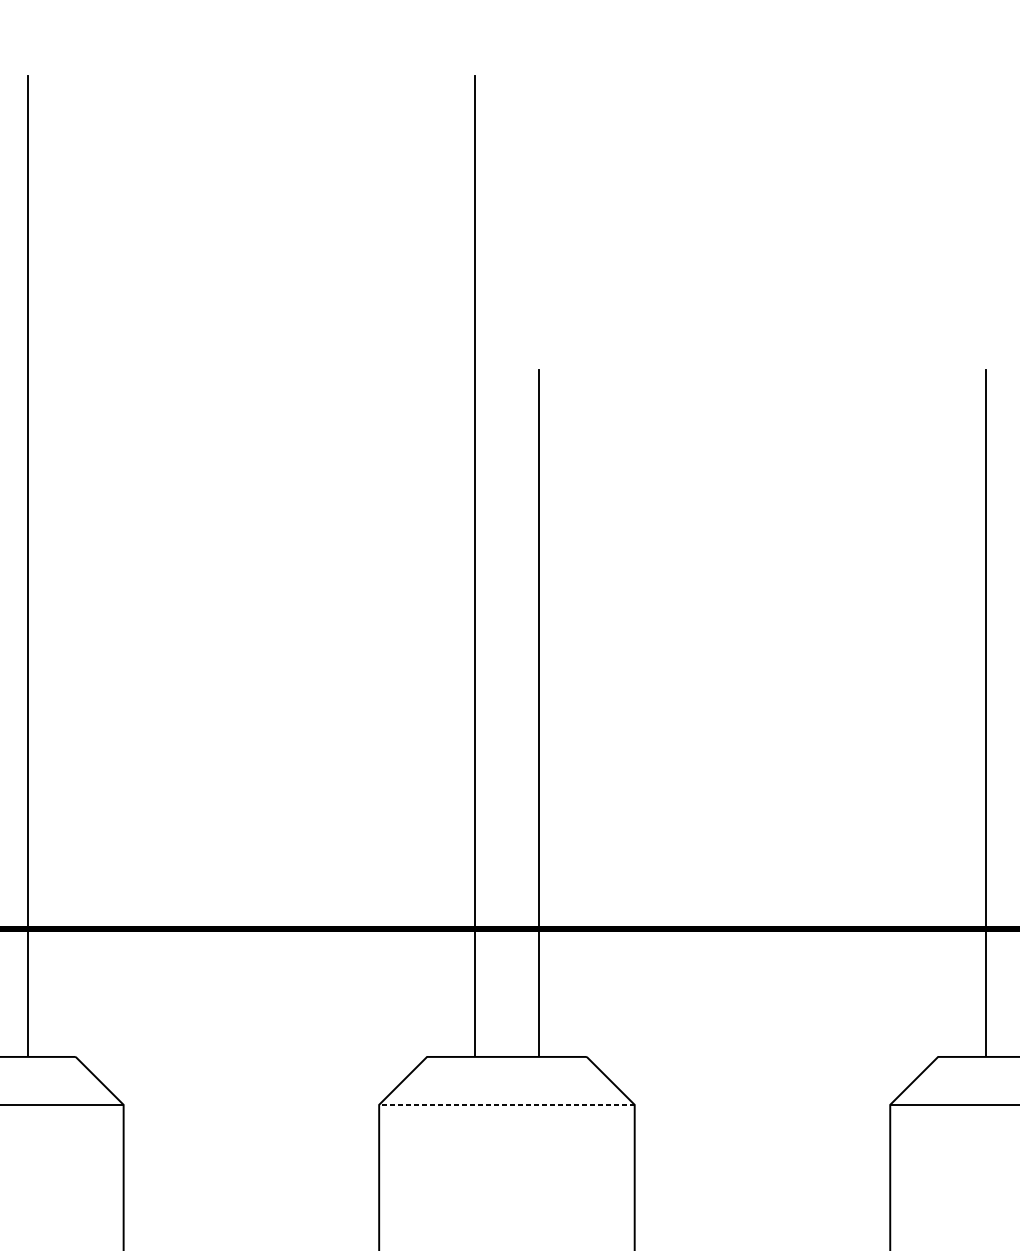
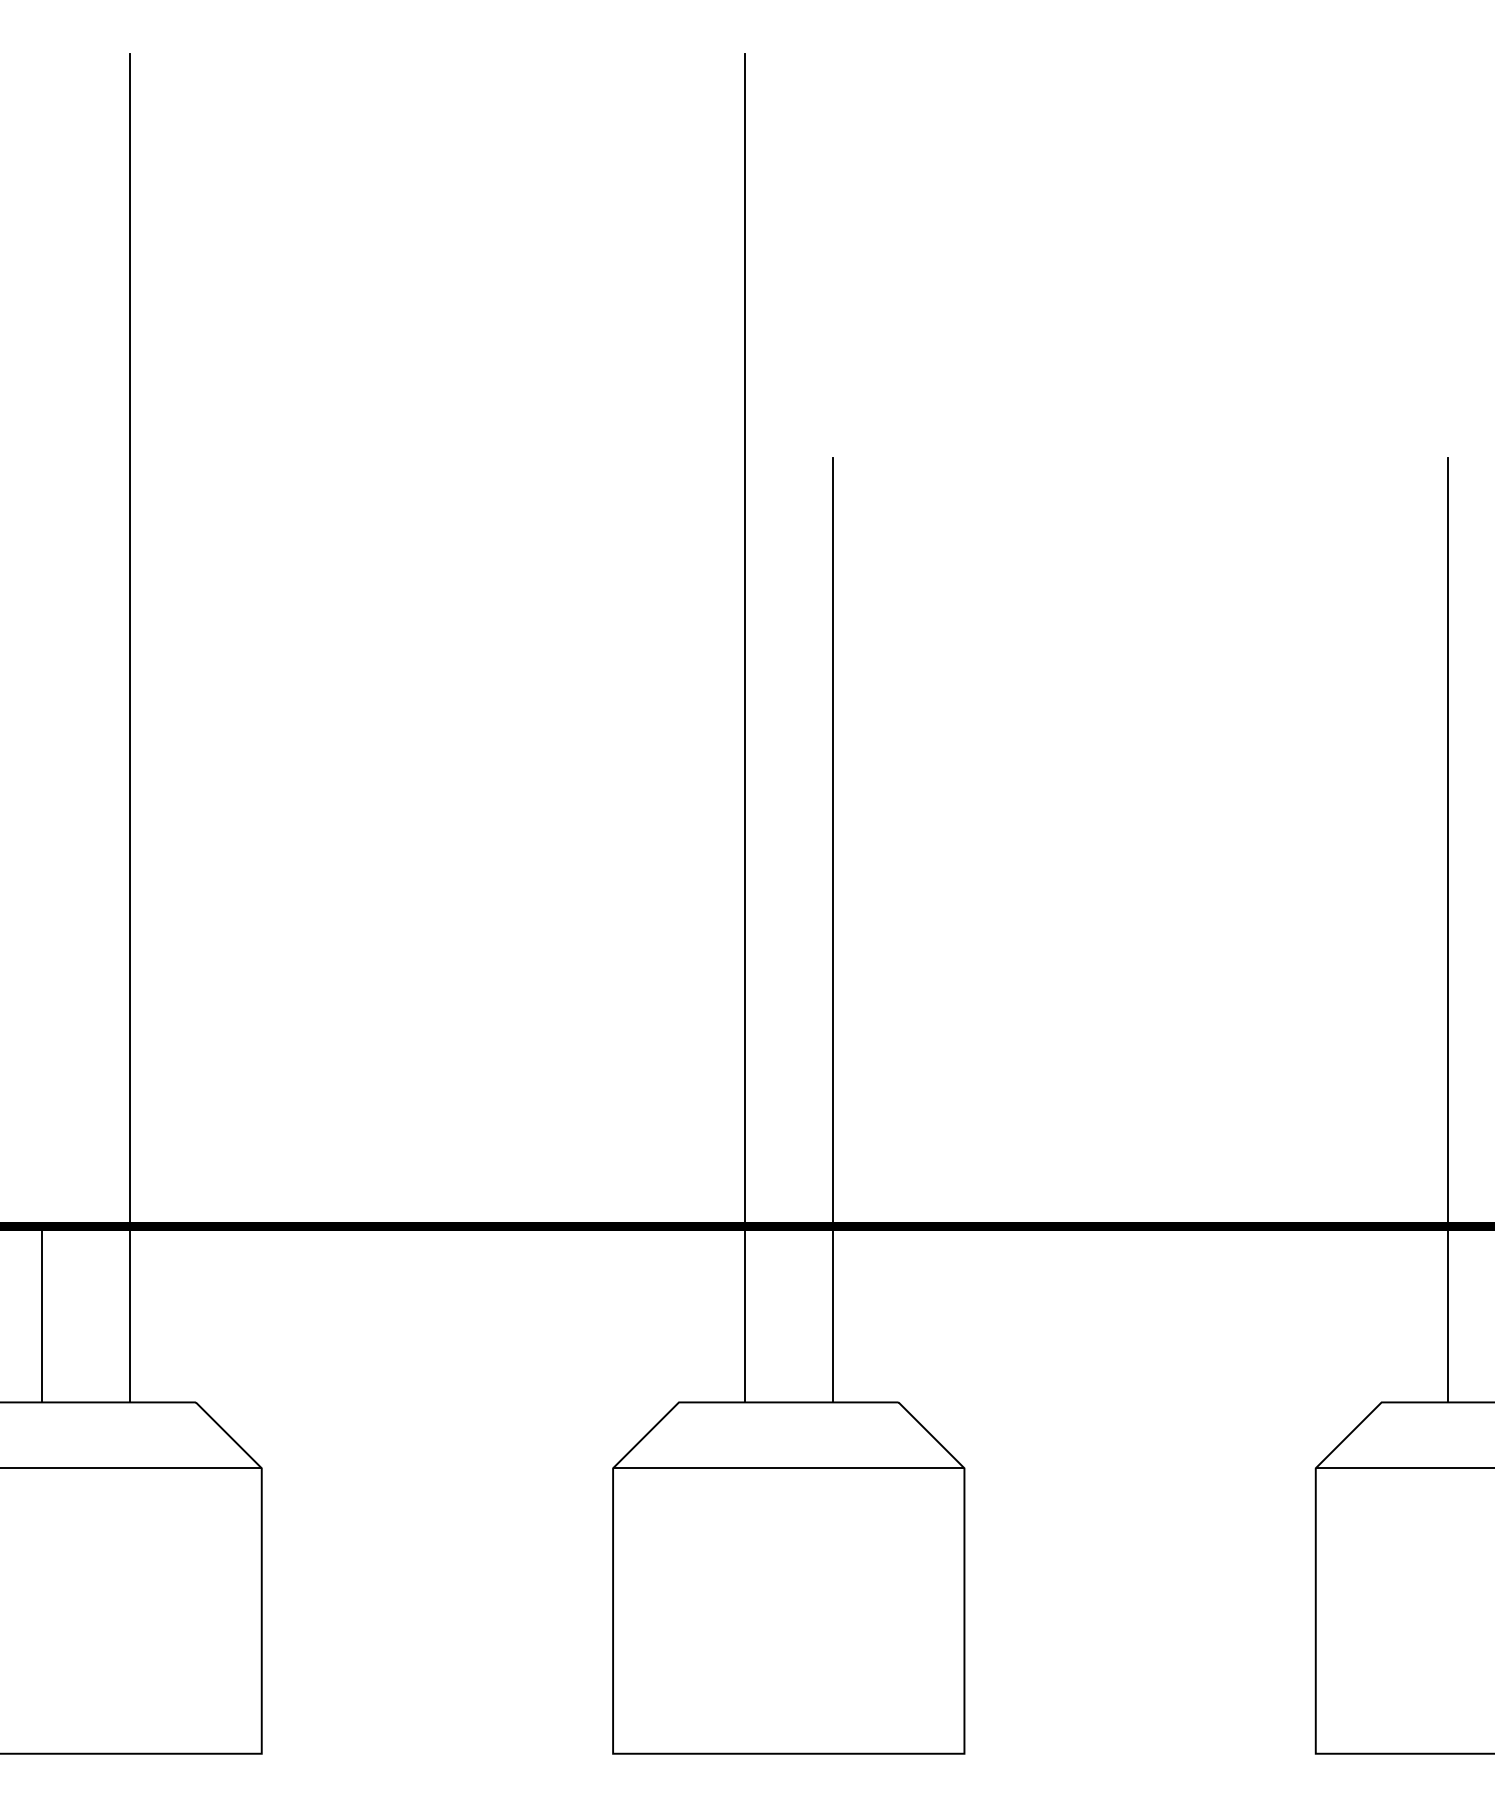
line: (506, 1105) -> (788, 1468), dashed -> solid

